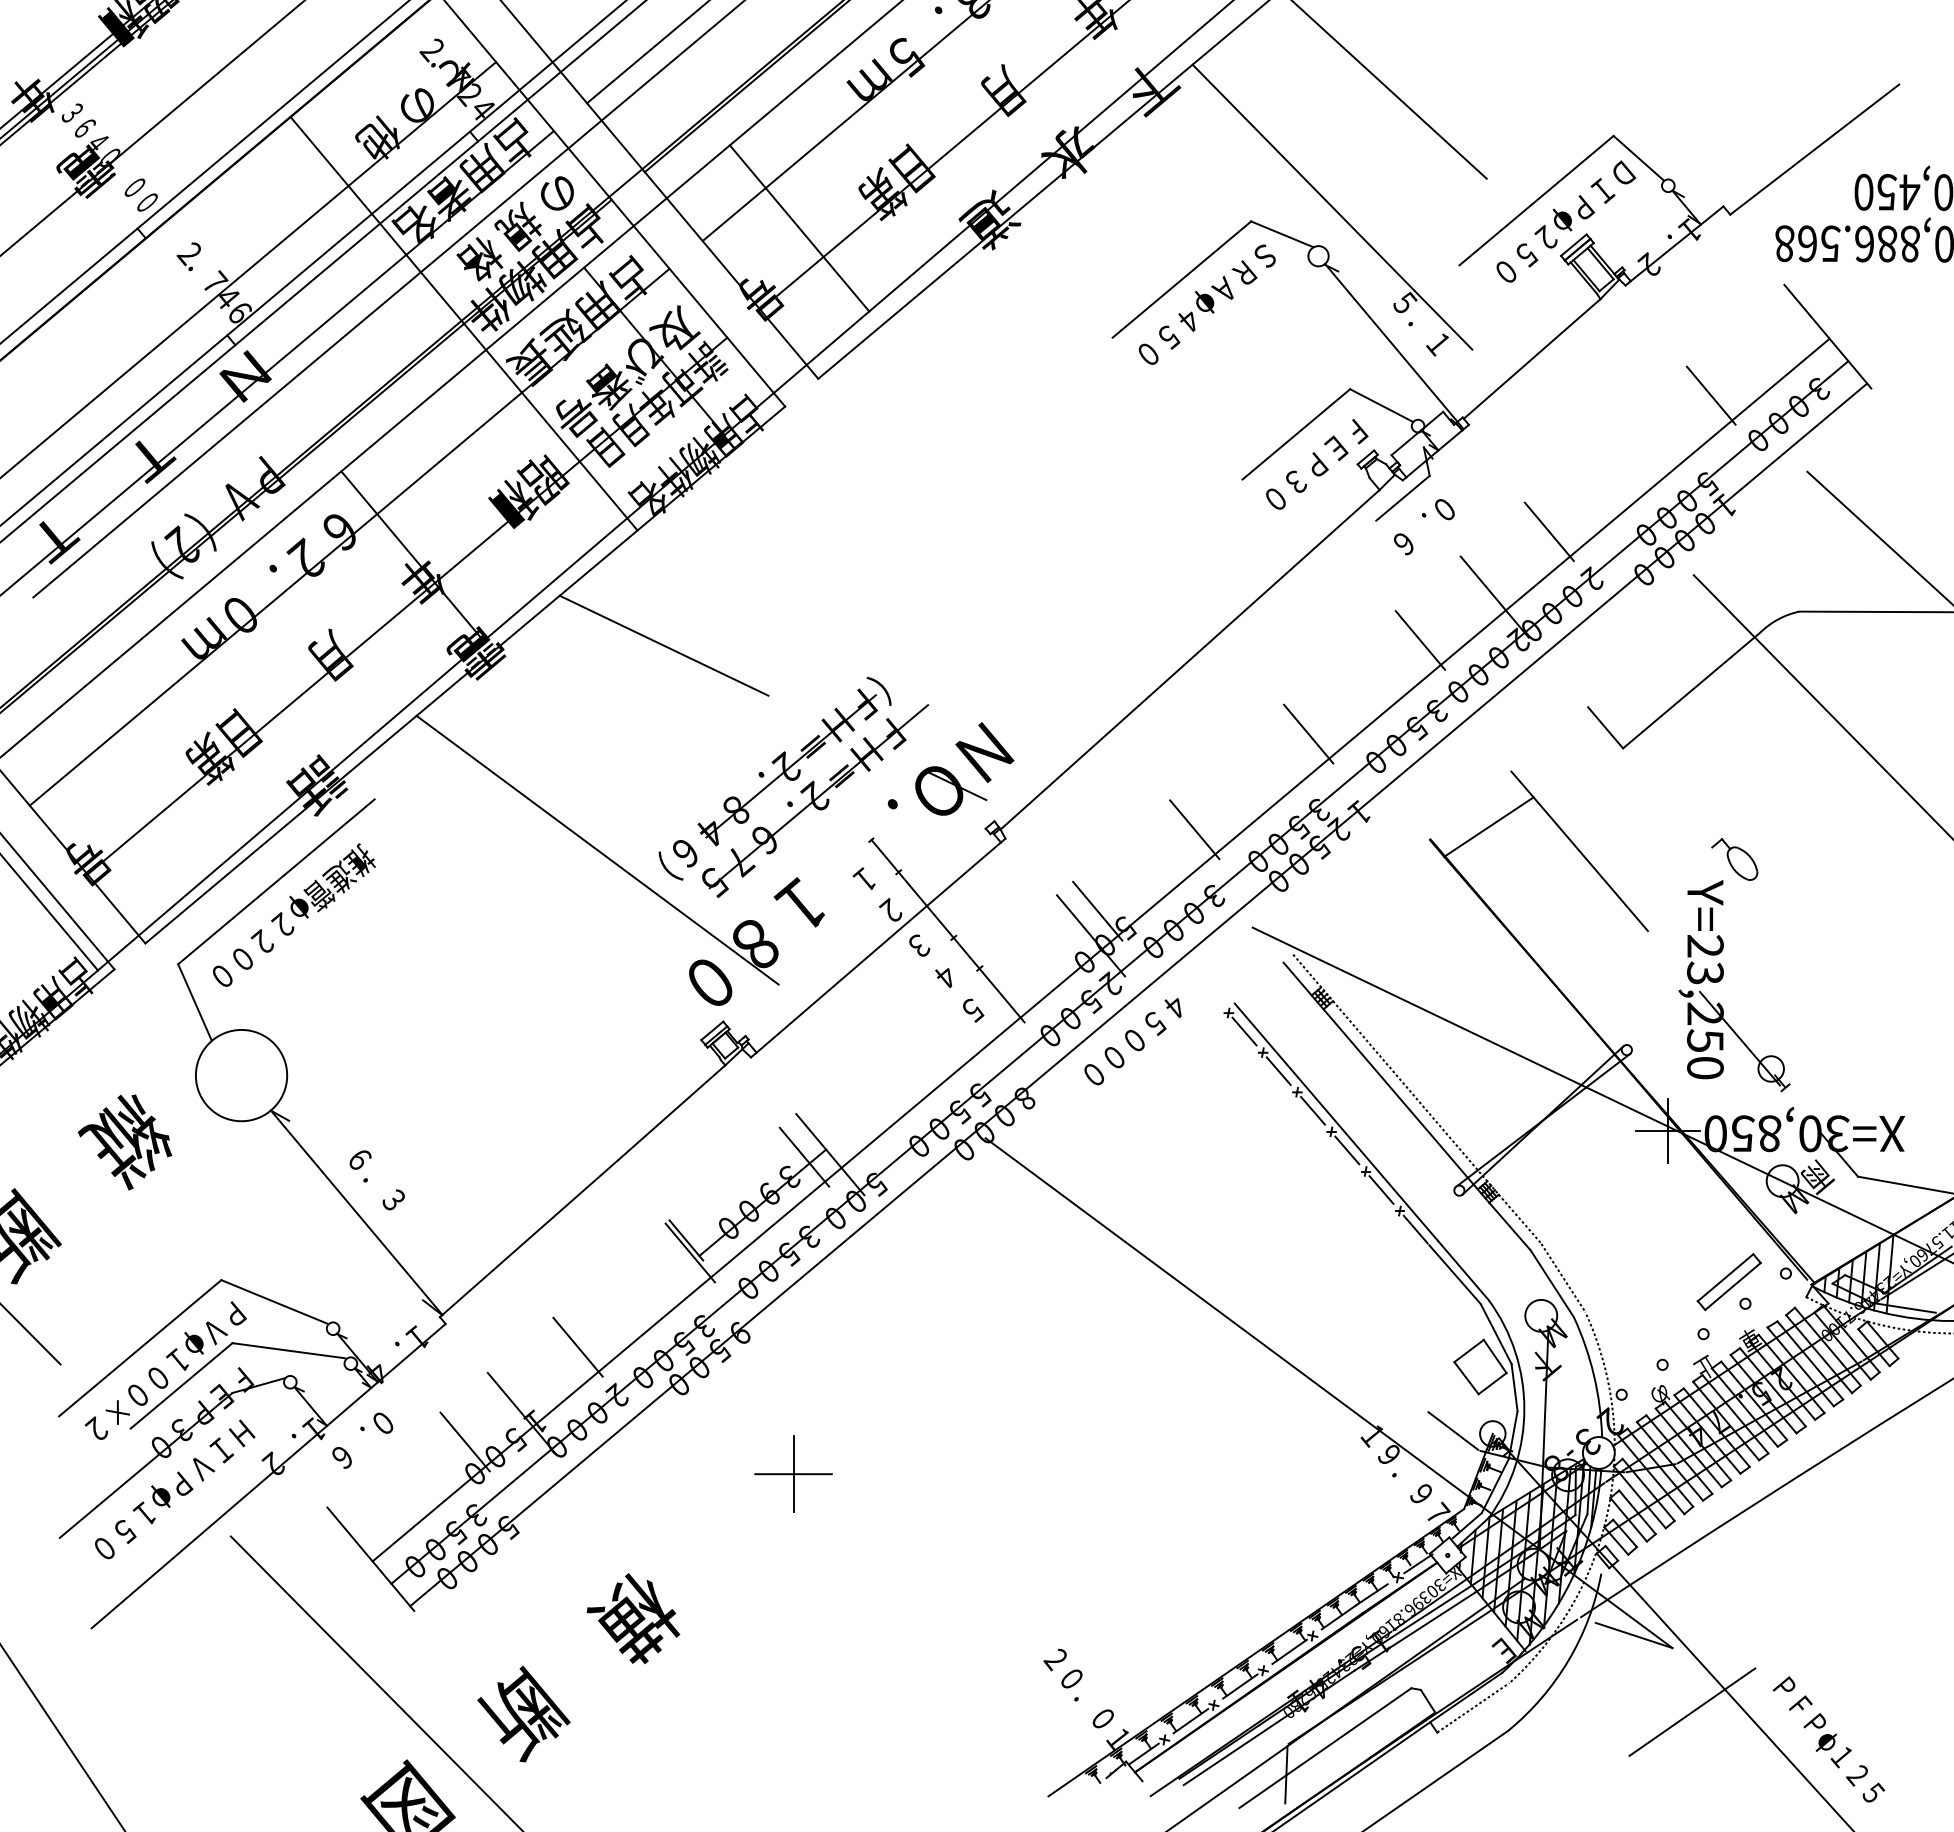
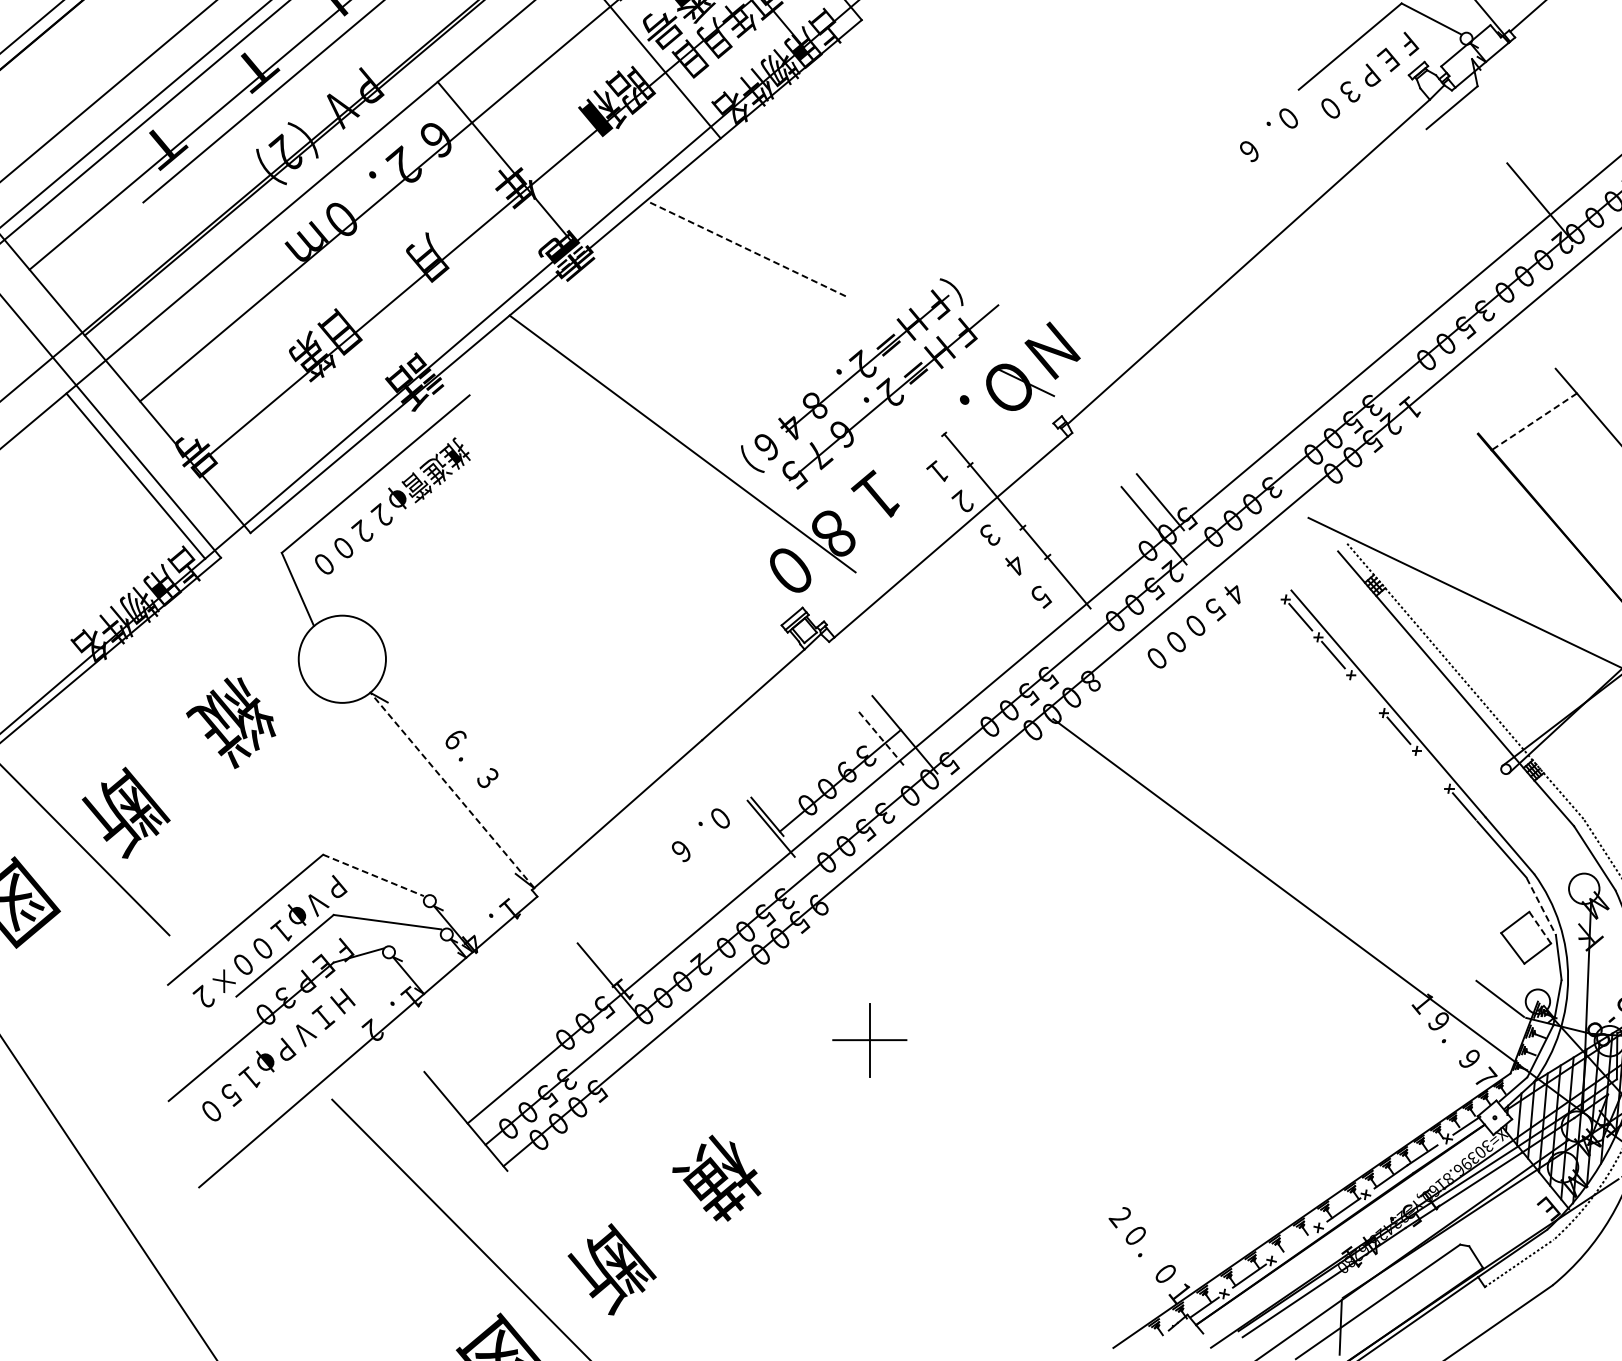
text: (1424, 527) -> (1269, 135), moved
line: (1548, 531) -> (1591, 139), removed
line: (1420, 640) -> (1468, 243), removed
line: (664, 645) -> (746, 248), solid -> dashed
line: (1308, 733) -> (1361, 332), removed
line: (1488, 827) -> (1533, 422), solid -> dashed
line: (1194, 829) -> (1252, 424), removed
line: (1312, 1110) -> (1365, 692), removed
line: (804, 1156) -> (880, 736), solid -> dashed
line: (1381, 1189) -> (1431, 768), removed
line: (356, 1212) -> (452, 790), solid -> dashed
line: (274, 1302) -> (373, 876), solid -> dashed
line: (1496, 1334) -> (1541, 906), solid -> dashed
line: (577, 1346) -> (663, 918), removed
line: (1494, 1356) -> (1539, 927), solid -> dashed
text: (362, 1440) -> (700, 835), moved
line: (464, 1441) -> (555, 1008), removed
line: (1240, 1686) -> (1296, 1243), removed

